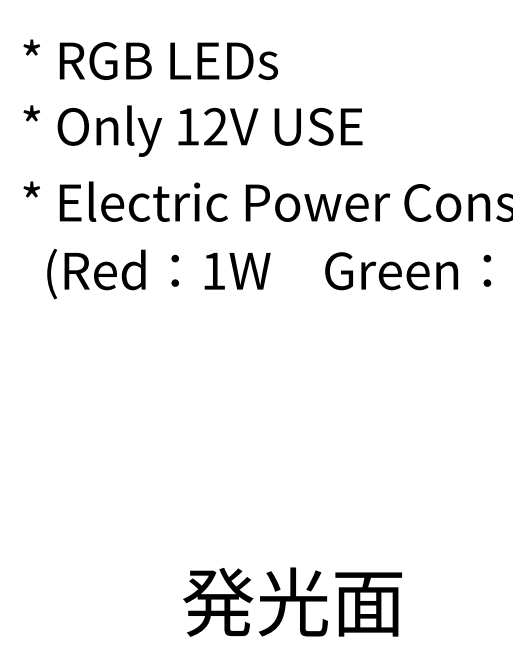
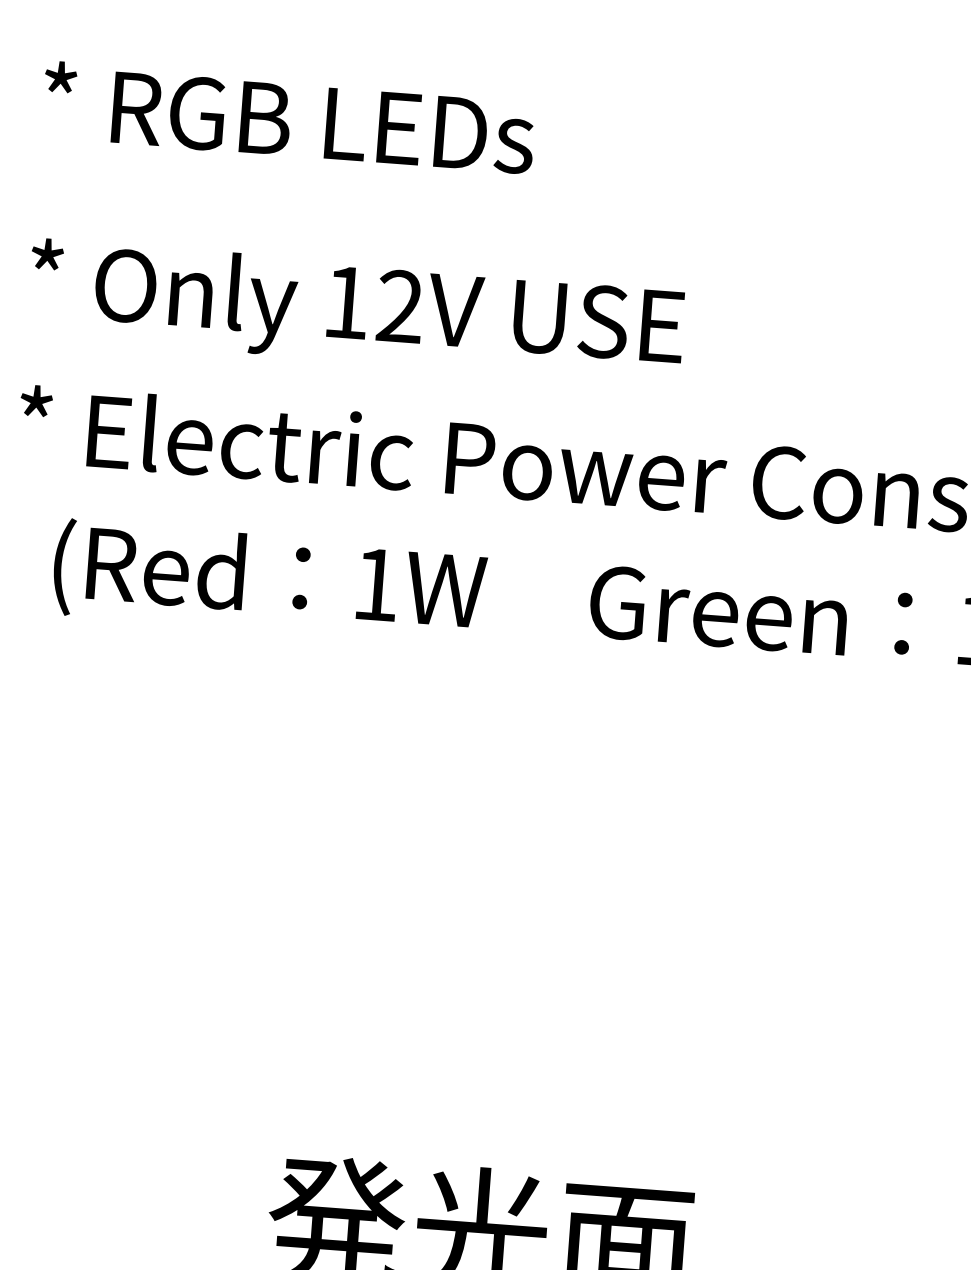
text: (150, 59) -> (288, 117), moved

